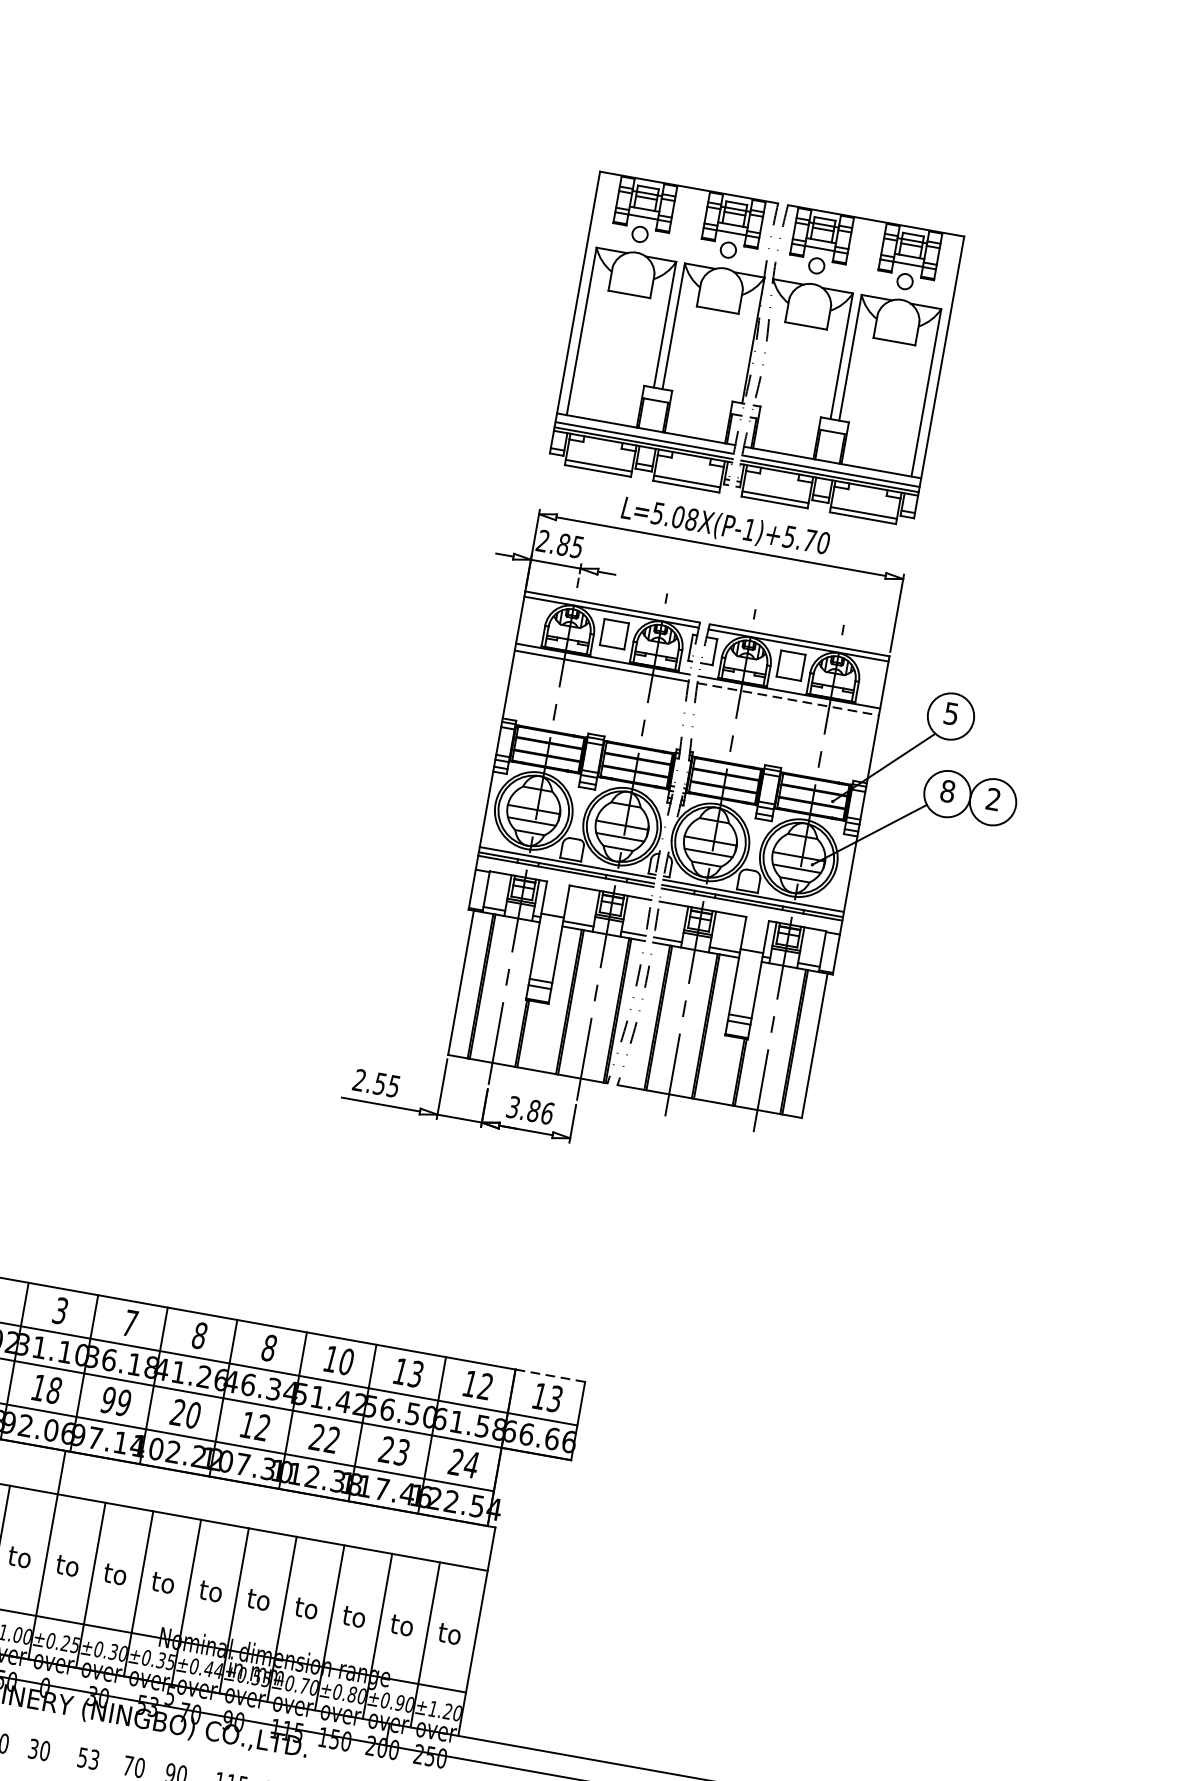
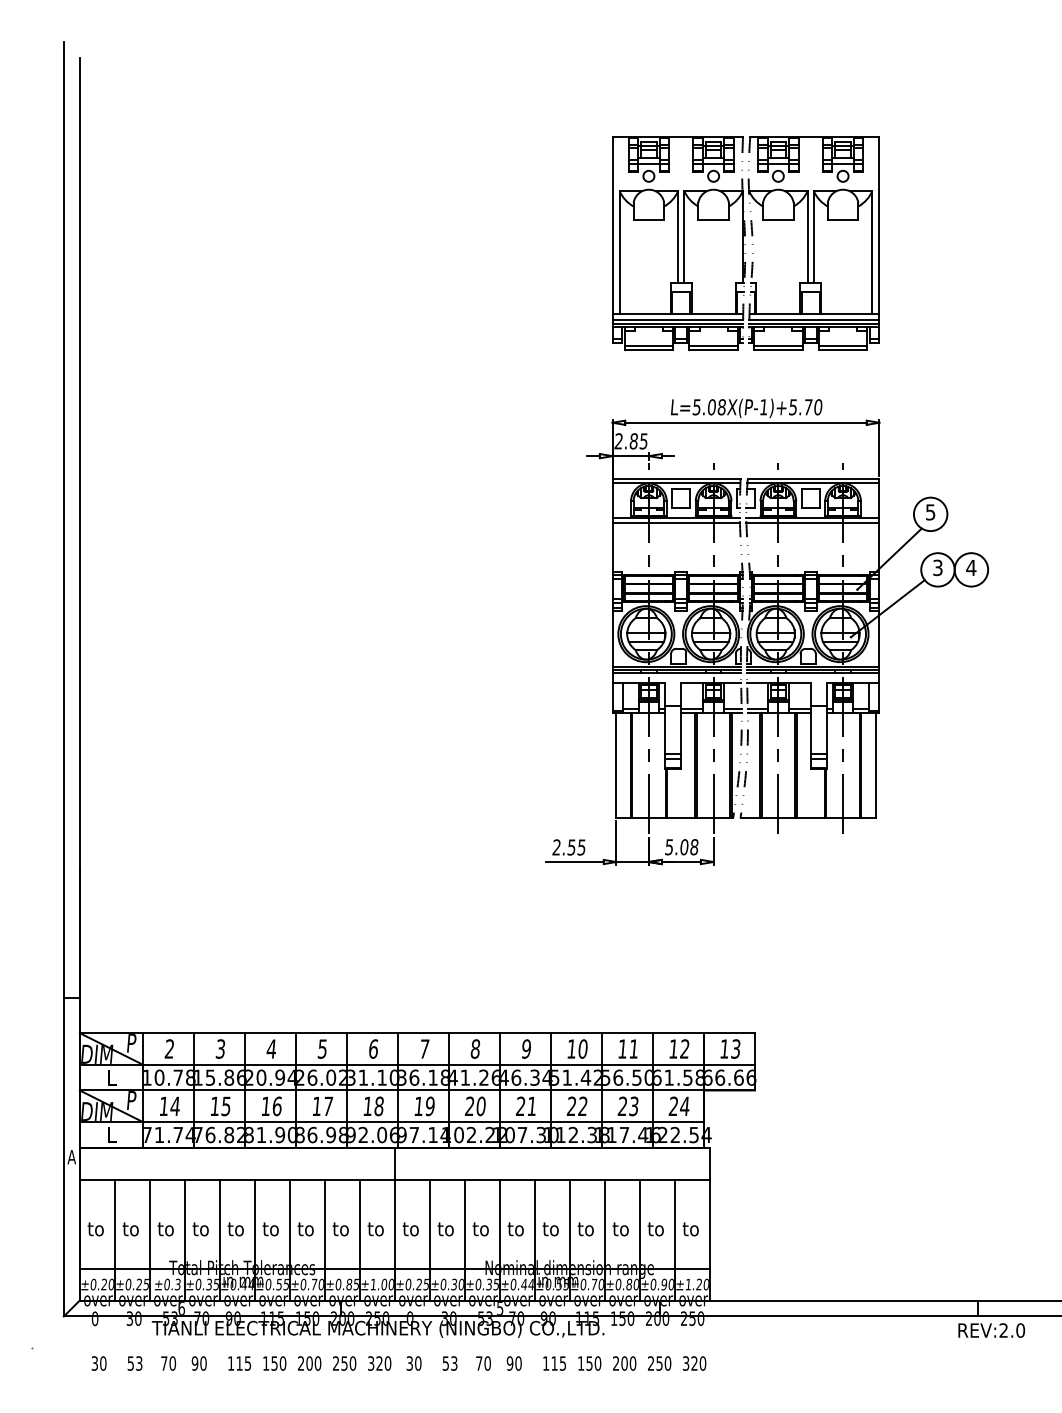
part: (755, 349) -> (745, 243), moved
line: (789, 699) -> (813, 522), dashed -> solid
text: (947, 790) -> (937, 567), 8 -> 3
text: (993, 799) -> (971, 567), 2 -> 4
text: (531, 1110) -> (682, 847), 3.86 -> 5.08
text: (60, 1310) -> (373, 1048), 3 -> 6
text: (269, 1347) -> (526, 1048), 8 -> 9
text: (415, 1373) -> (633, 1048), 13 -> 11
line: (551, 1376) -> (730, 1033), dashed -> solid
text: (107, 1400) -> (418, 1106), 99 -> 19
text: (254, 1424) -> (525, 1105), 12 -> 21

